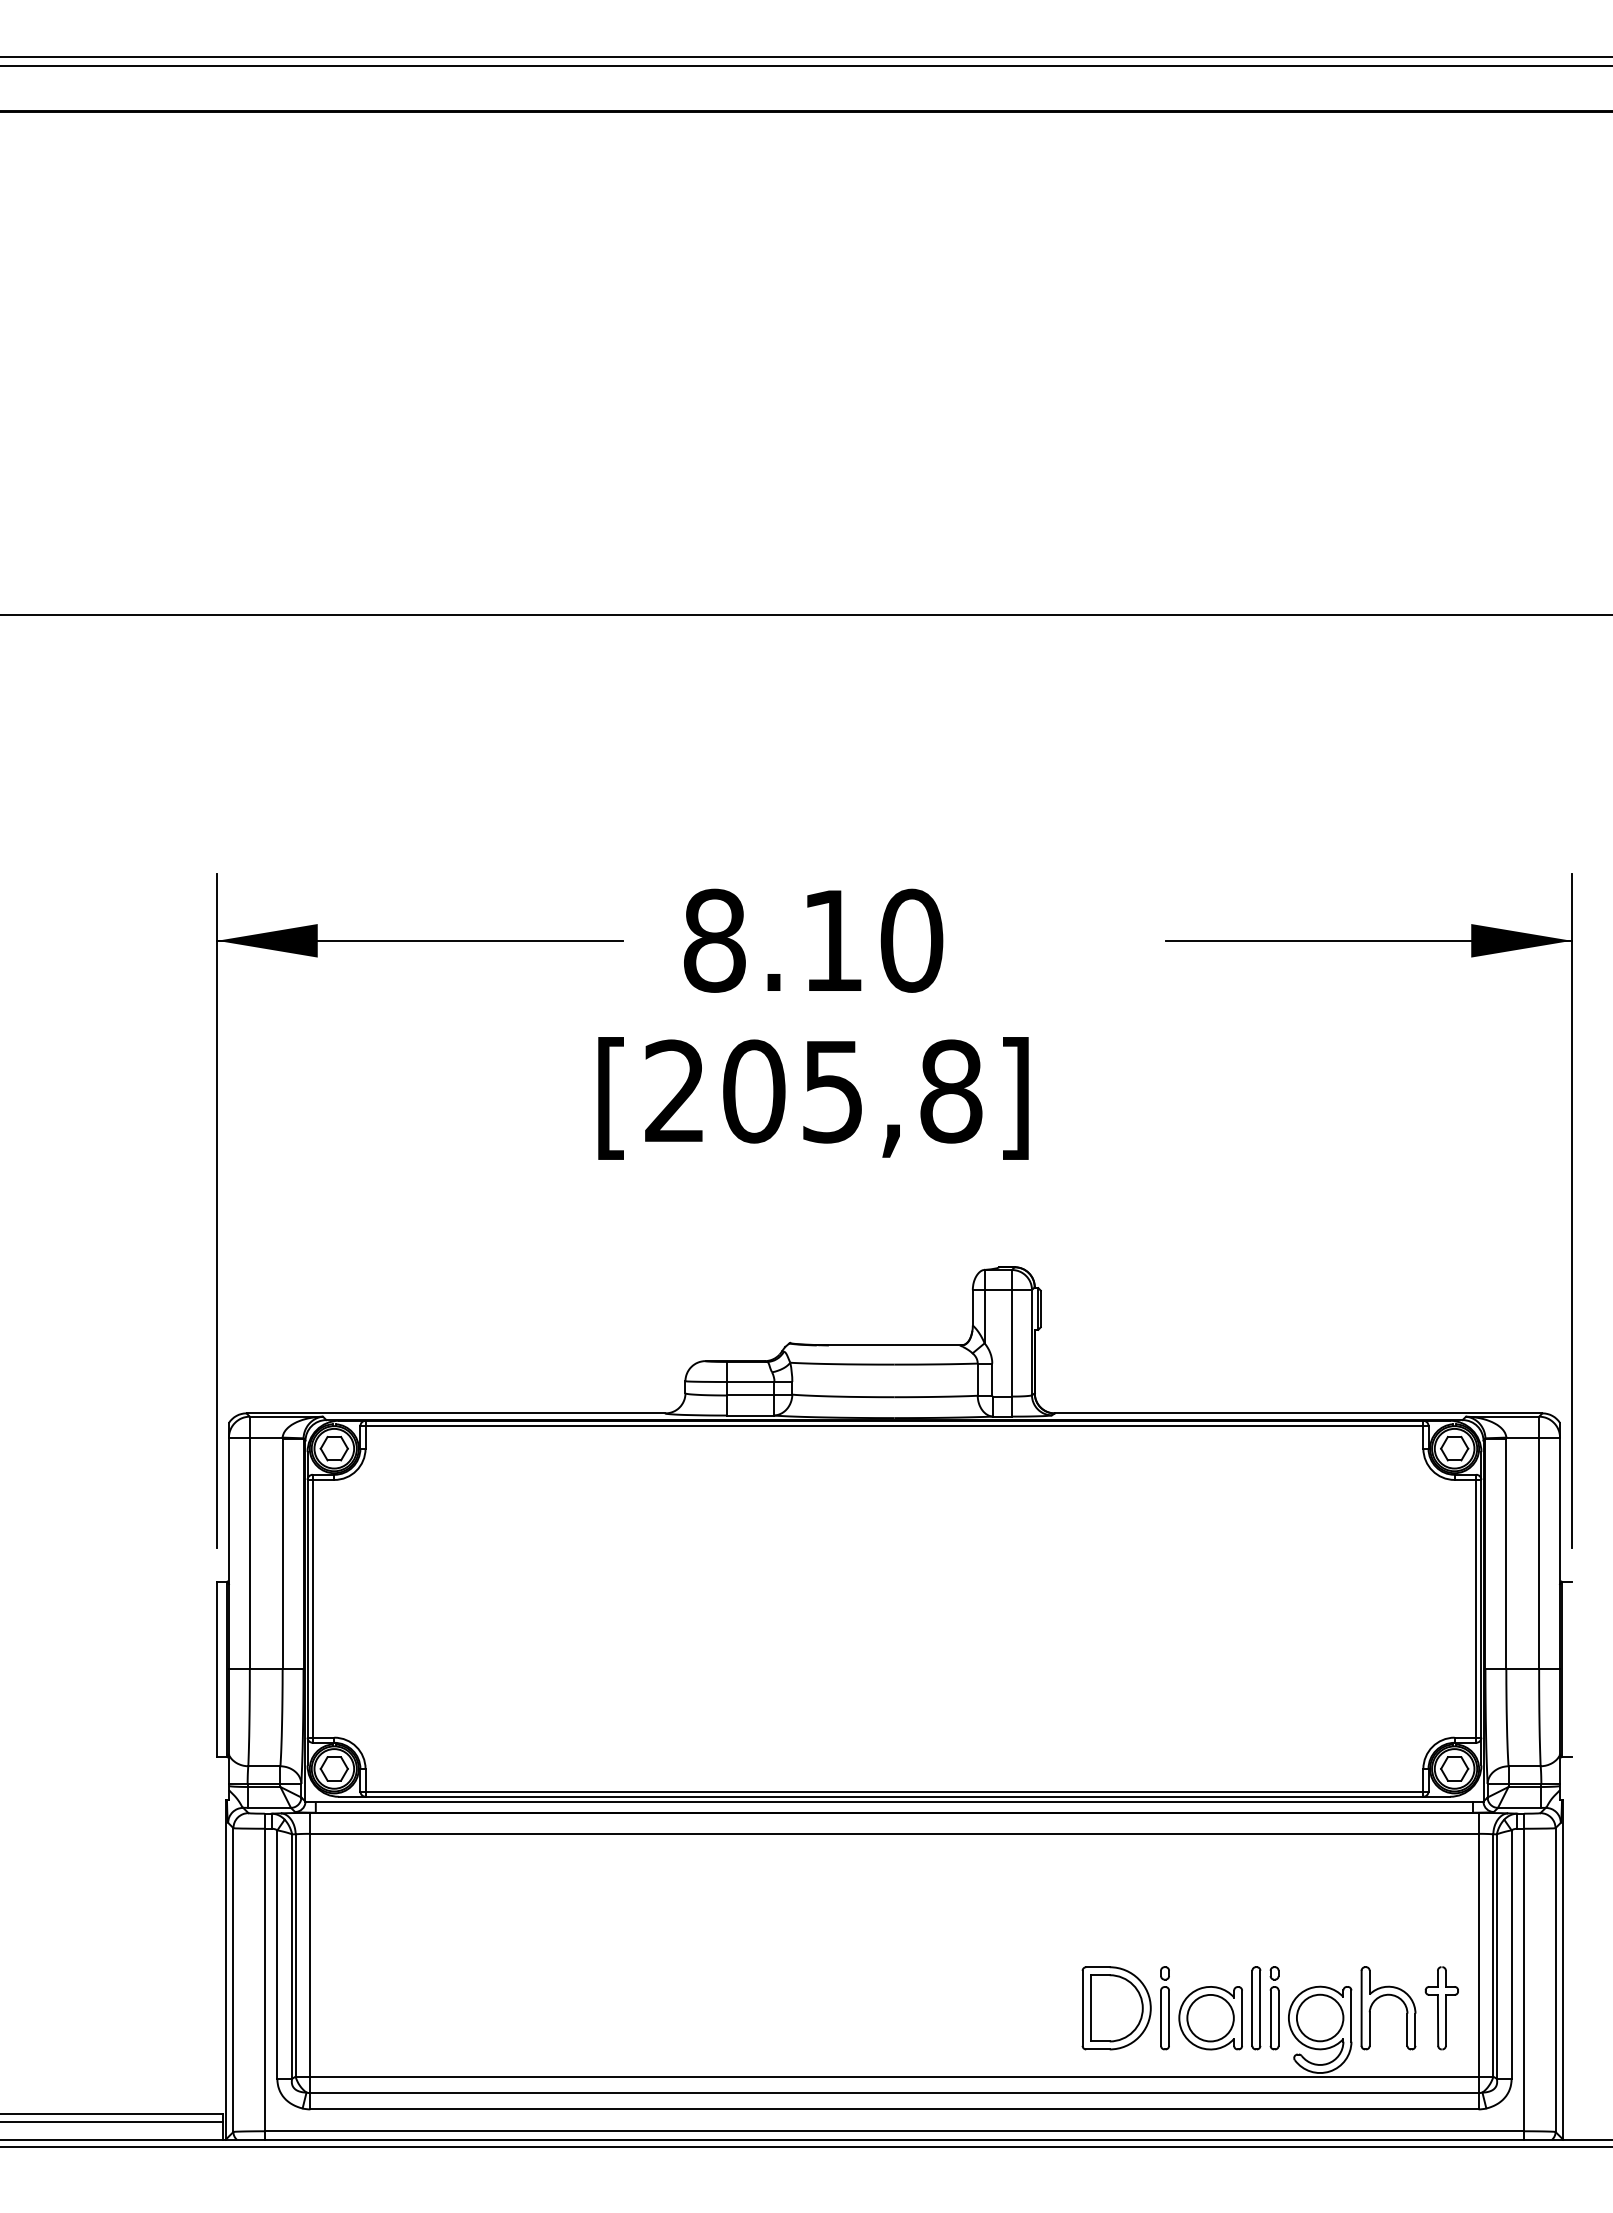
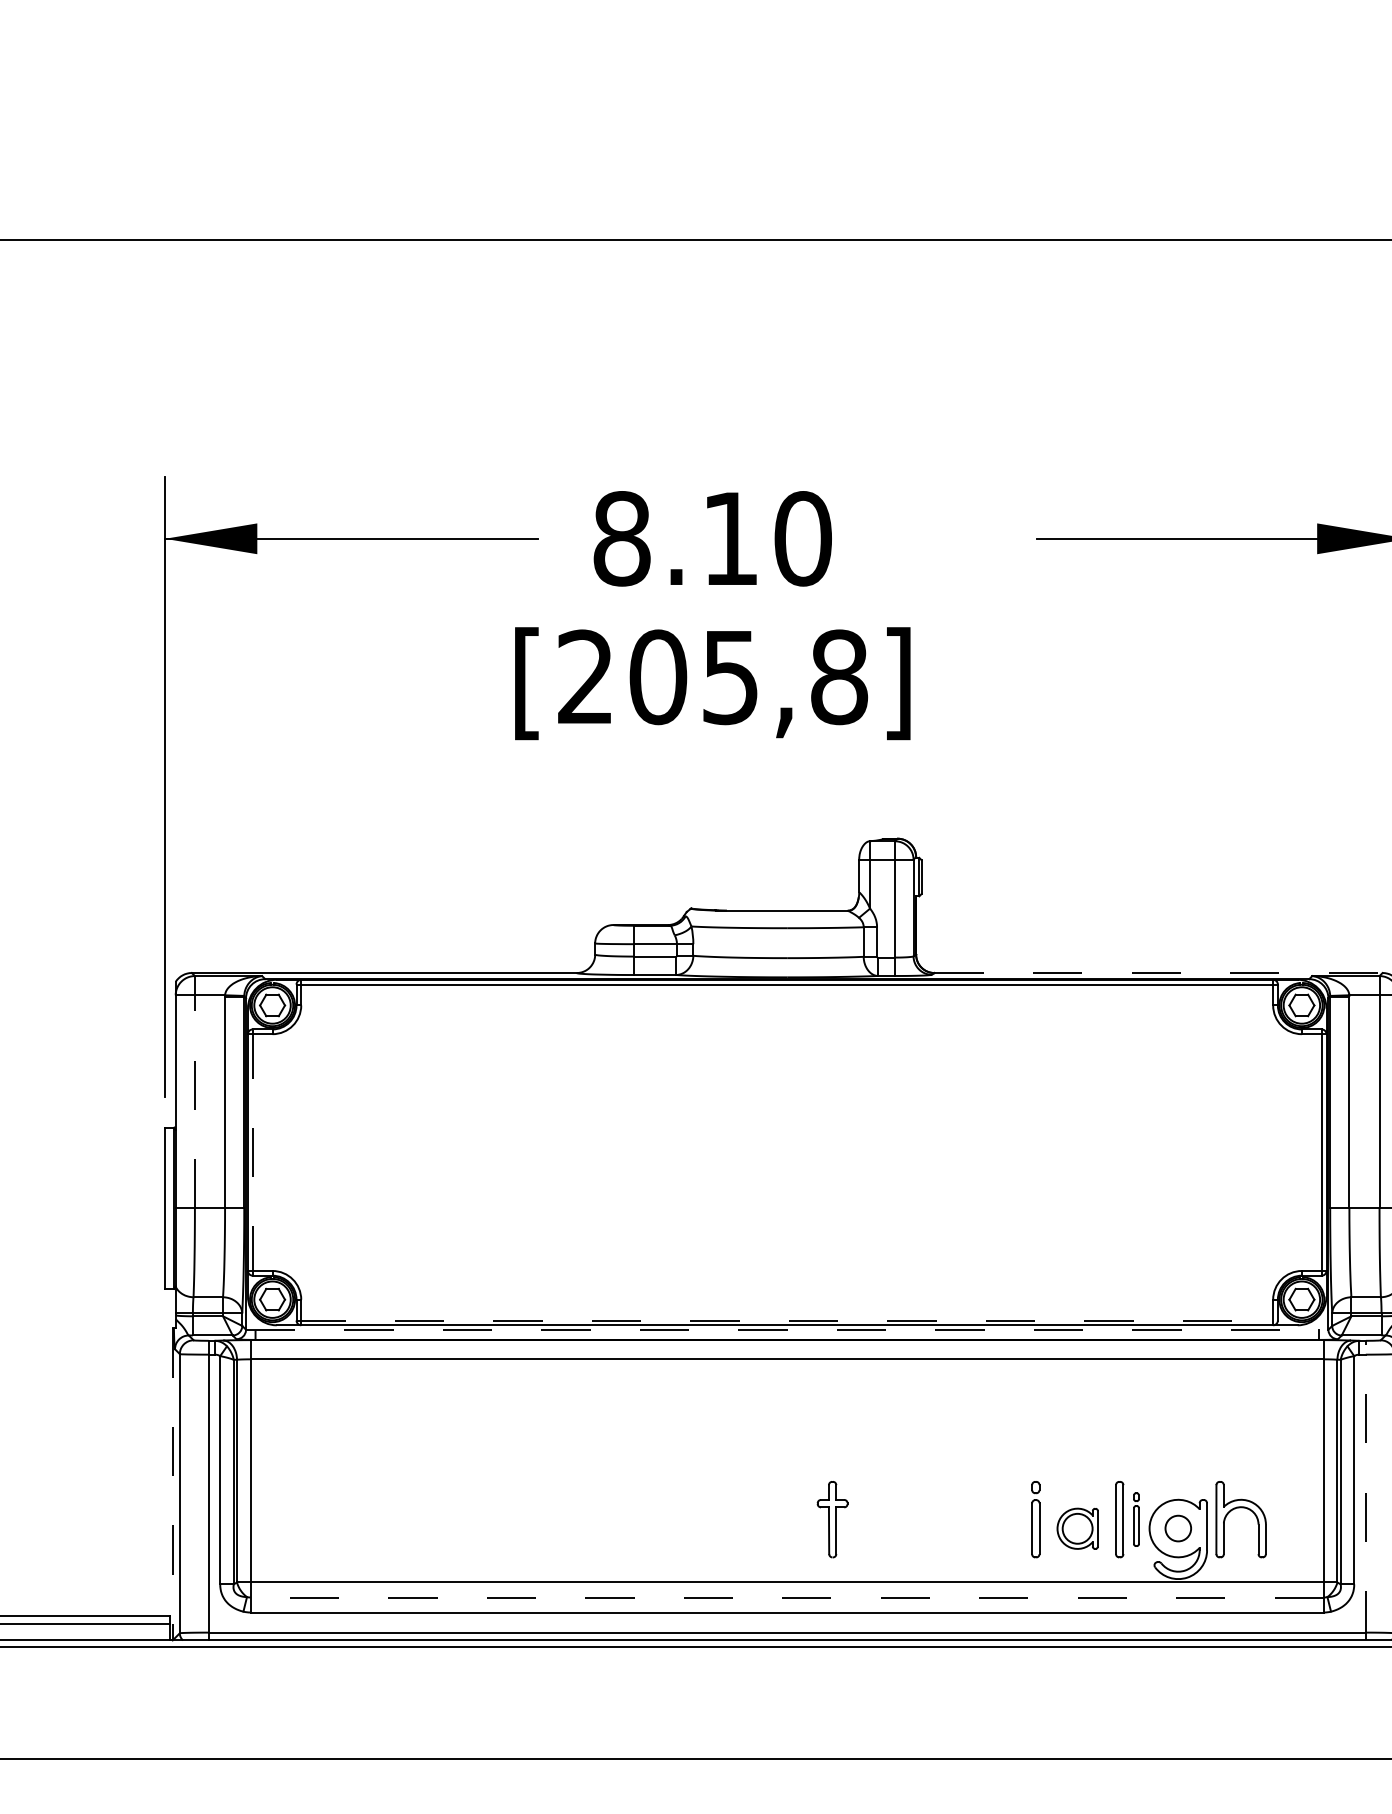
line: (1298, 1413) -> (1158, 973), solid -> dashed
line: (249, 1542) -> (194, 1091), solid -> dashed
line: (312, 1608) -> (252, 1152), solid -> dashed
line: (895, 1791) -> (788, 1320), solid -> dashed
line: (895, 1802) -> (788, 1330), solid -> dashed
line: (225, 1969) -> (172, 1483), solid -> dashed
line: (1524, 1976) -> (1366, 1490), solid -> dashed
part: (1116, 2008) -> (991, 1519), removed
part: (1274, 2008) -> (1136, 1519), size x0.7
part: (1441, 2008) -> (832, 1519), moved
circle: (1319, 2017) -> (1177, 1528), size x0.6
part: (1210, 2018) -> (1077, 1529), size x0.7
line: (894, 2093) -> (787, 1597), solid -> dashed

